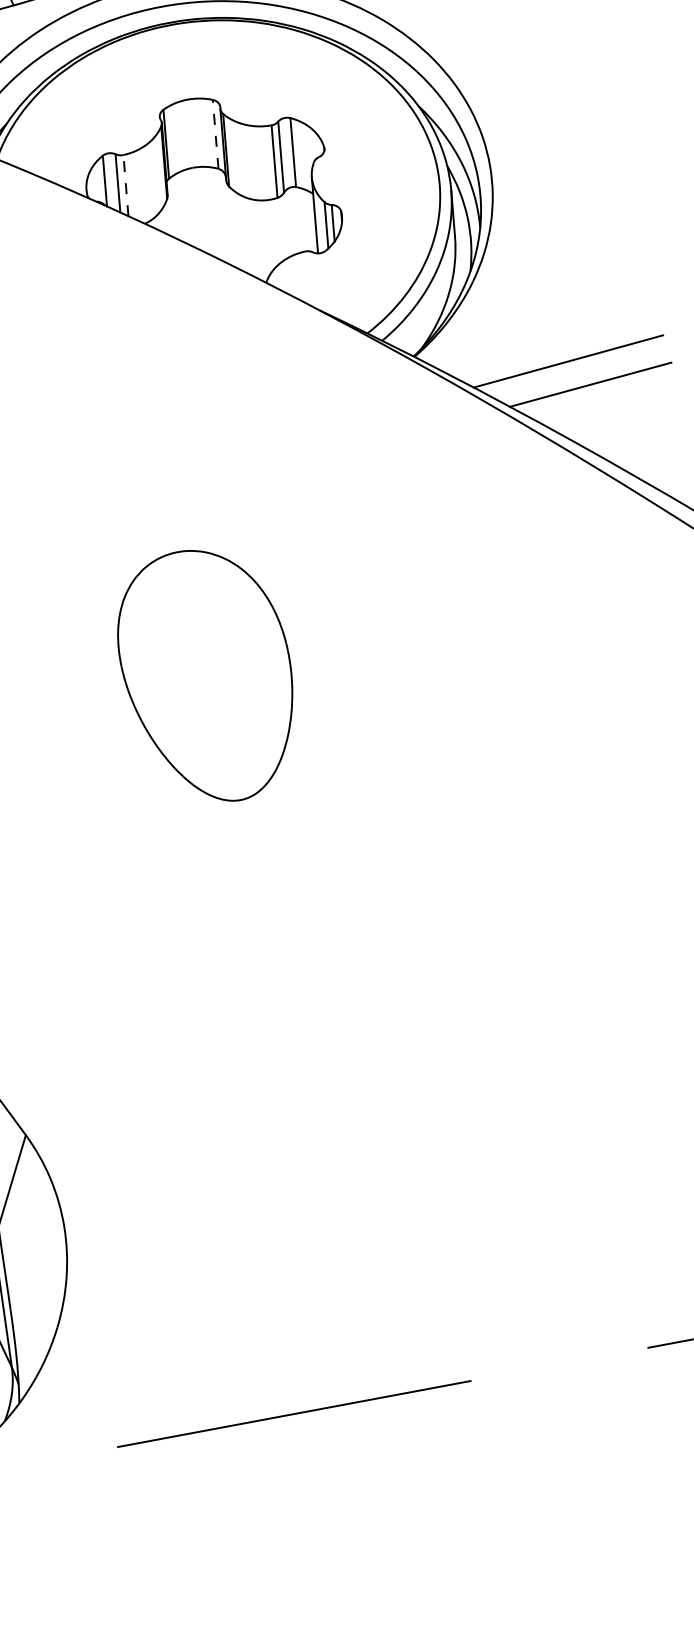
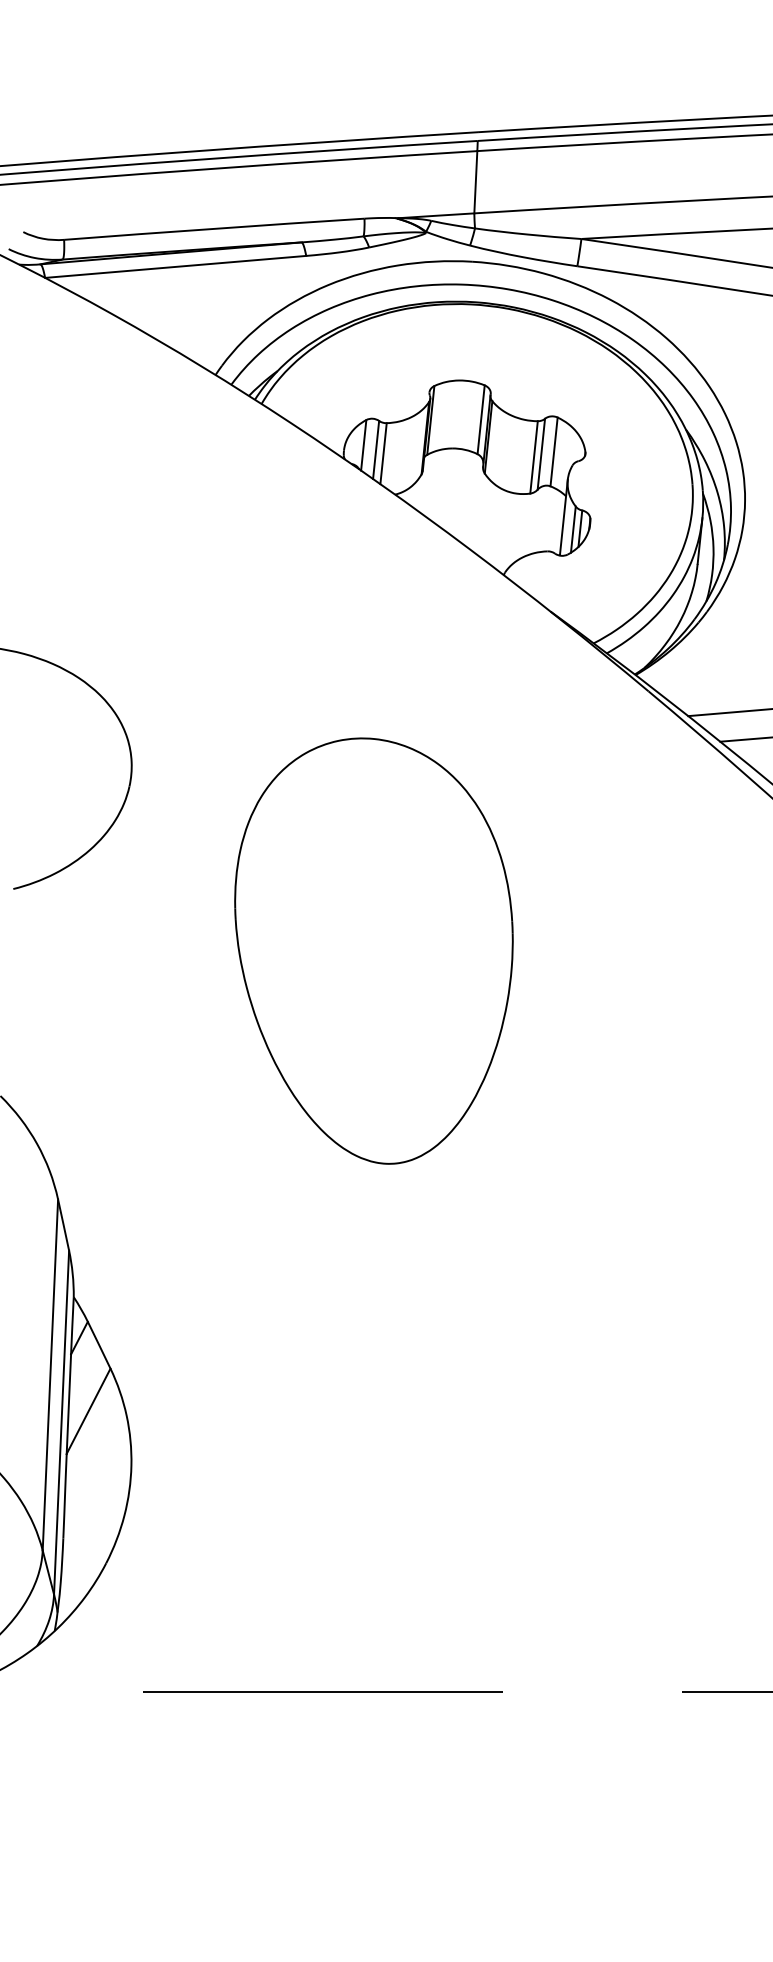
line: (215, 134) -> (481, 419), dashed -> solid
line: (125, 185) -> (383, 453), dashed -> solid
part: (207, 675) -> (373, 950), size x1.67

